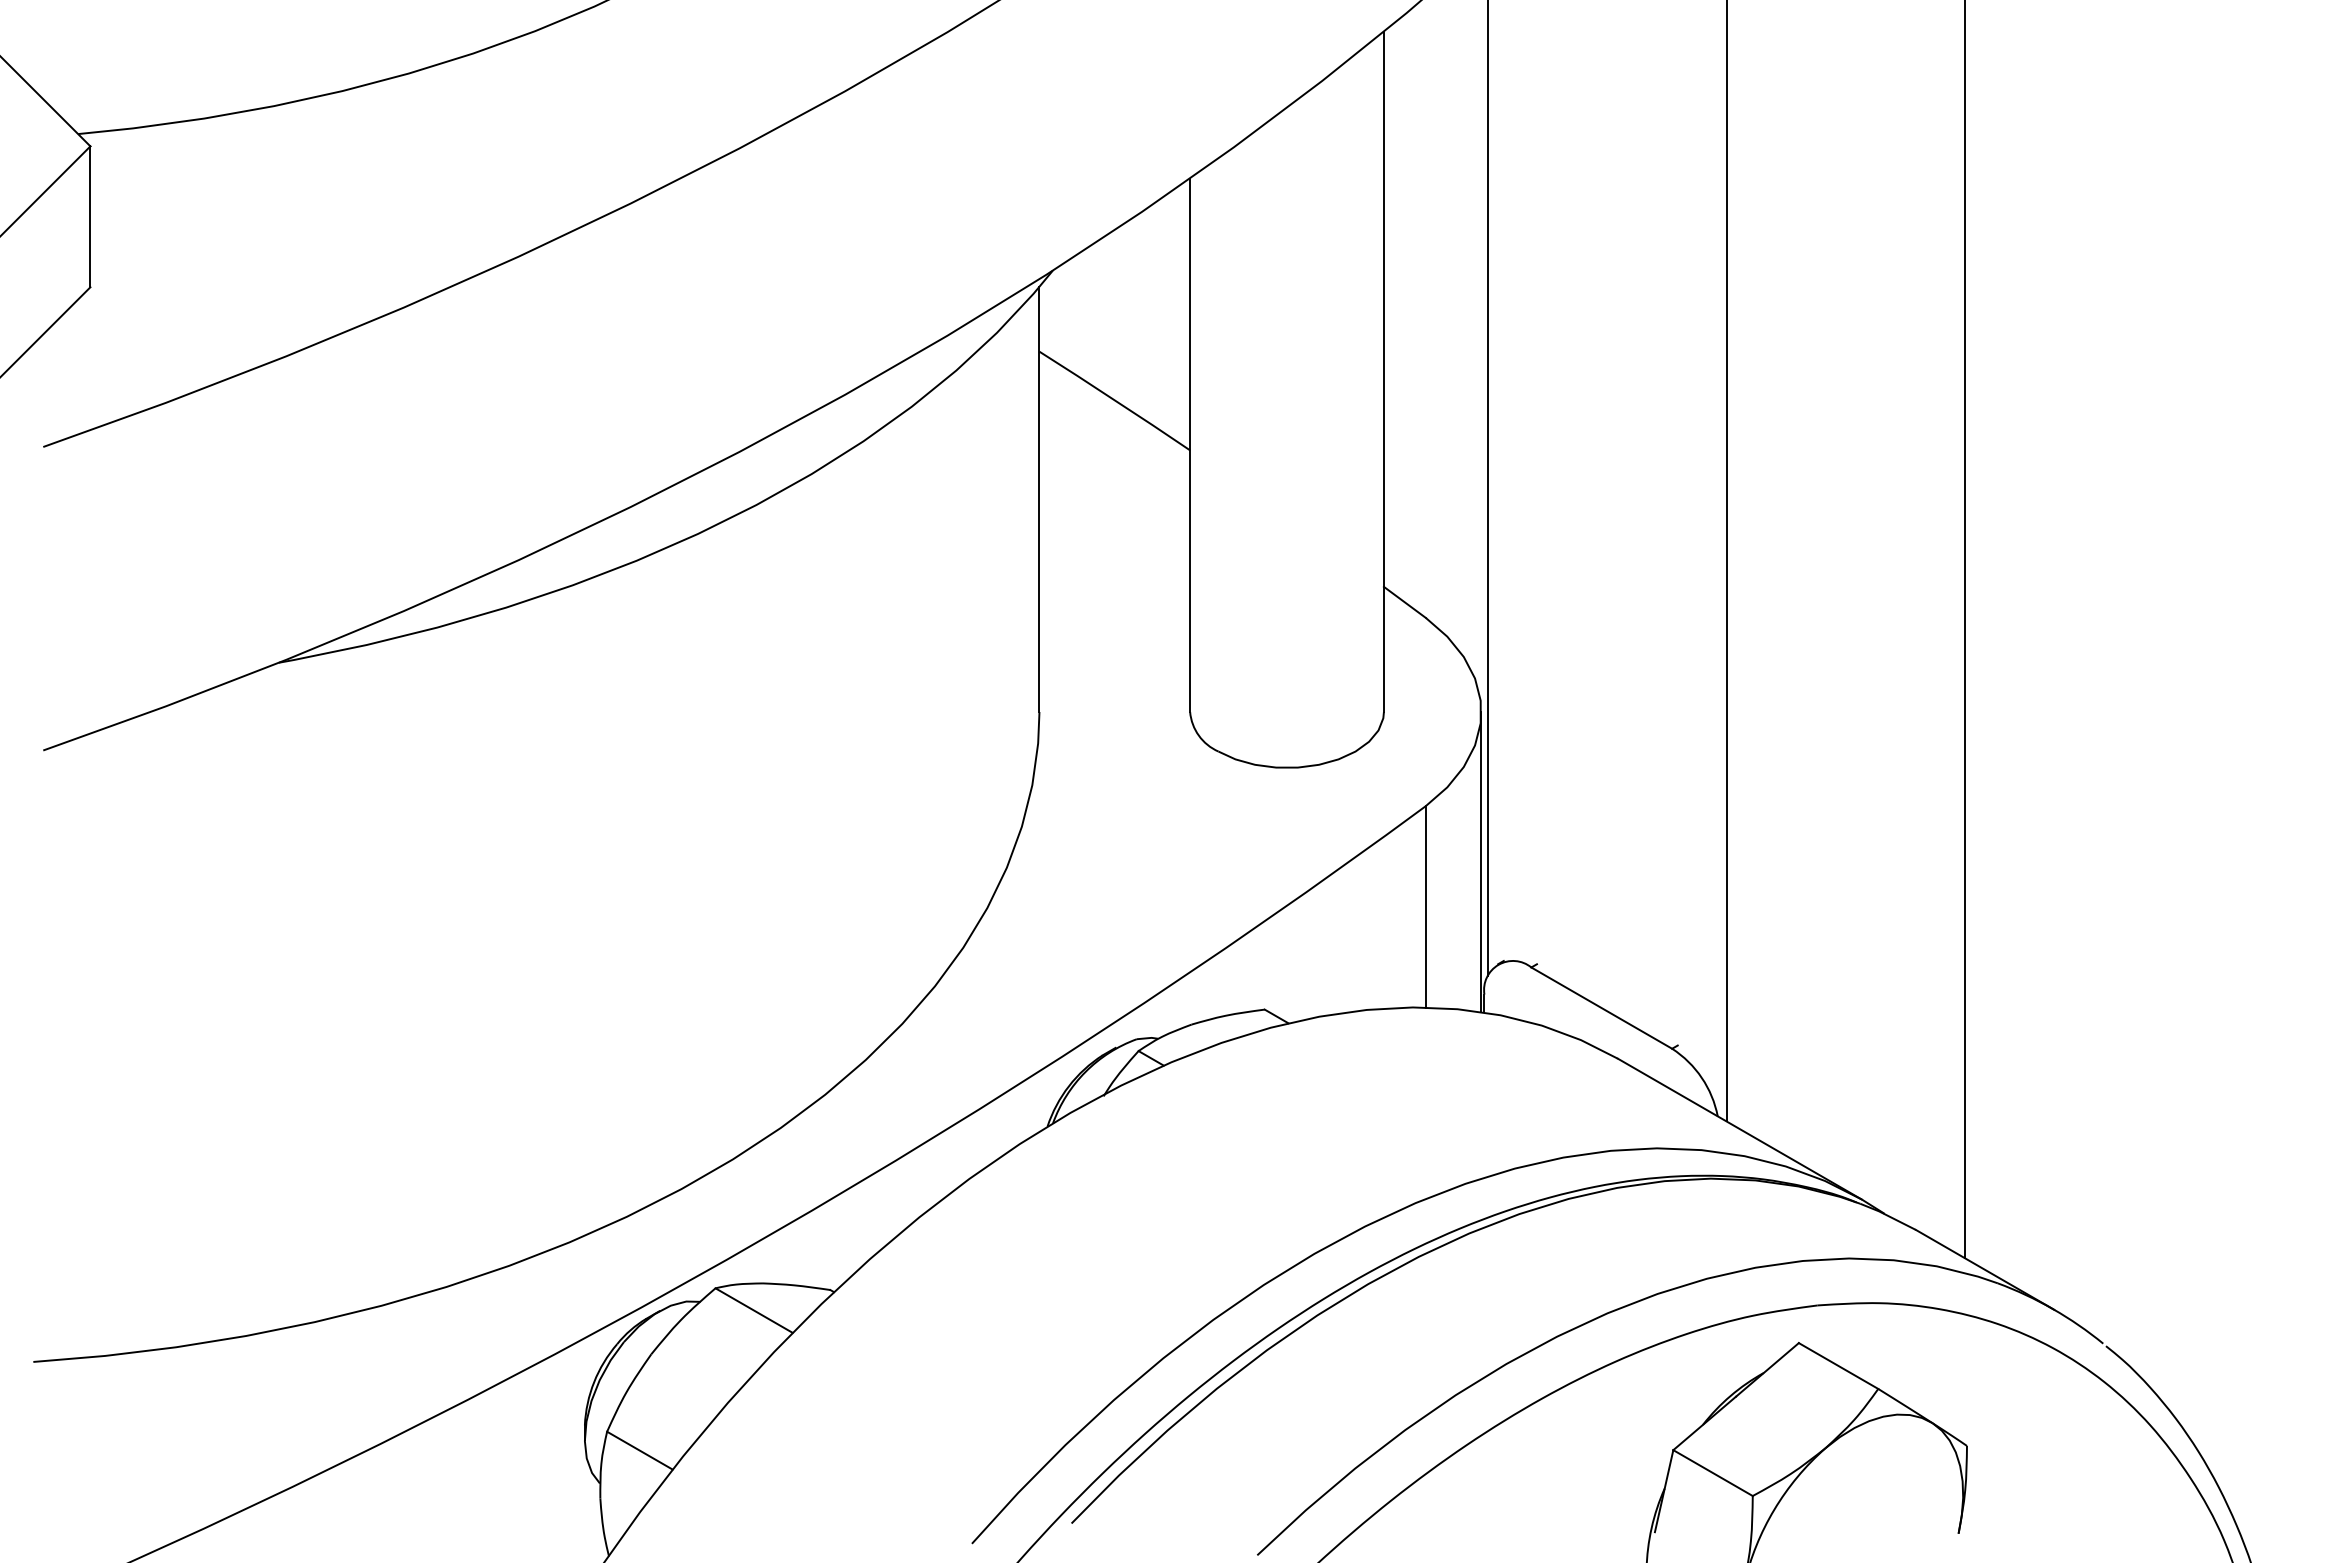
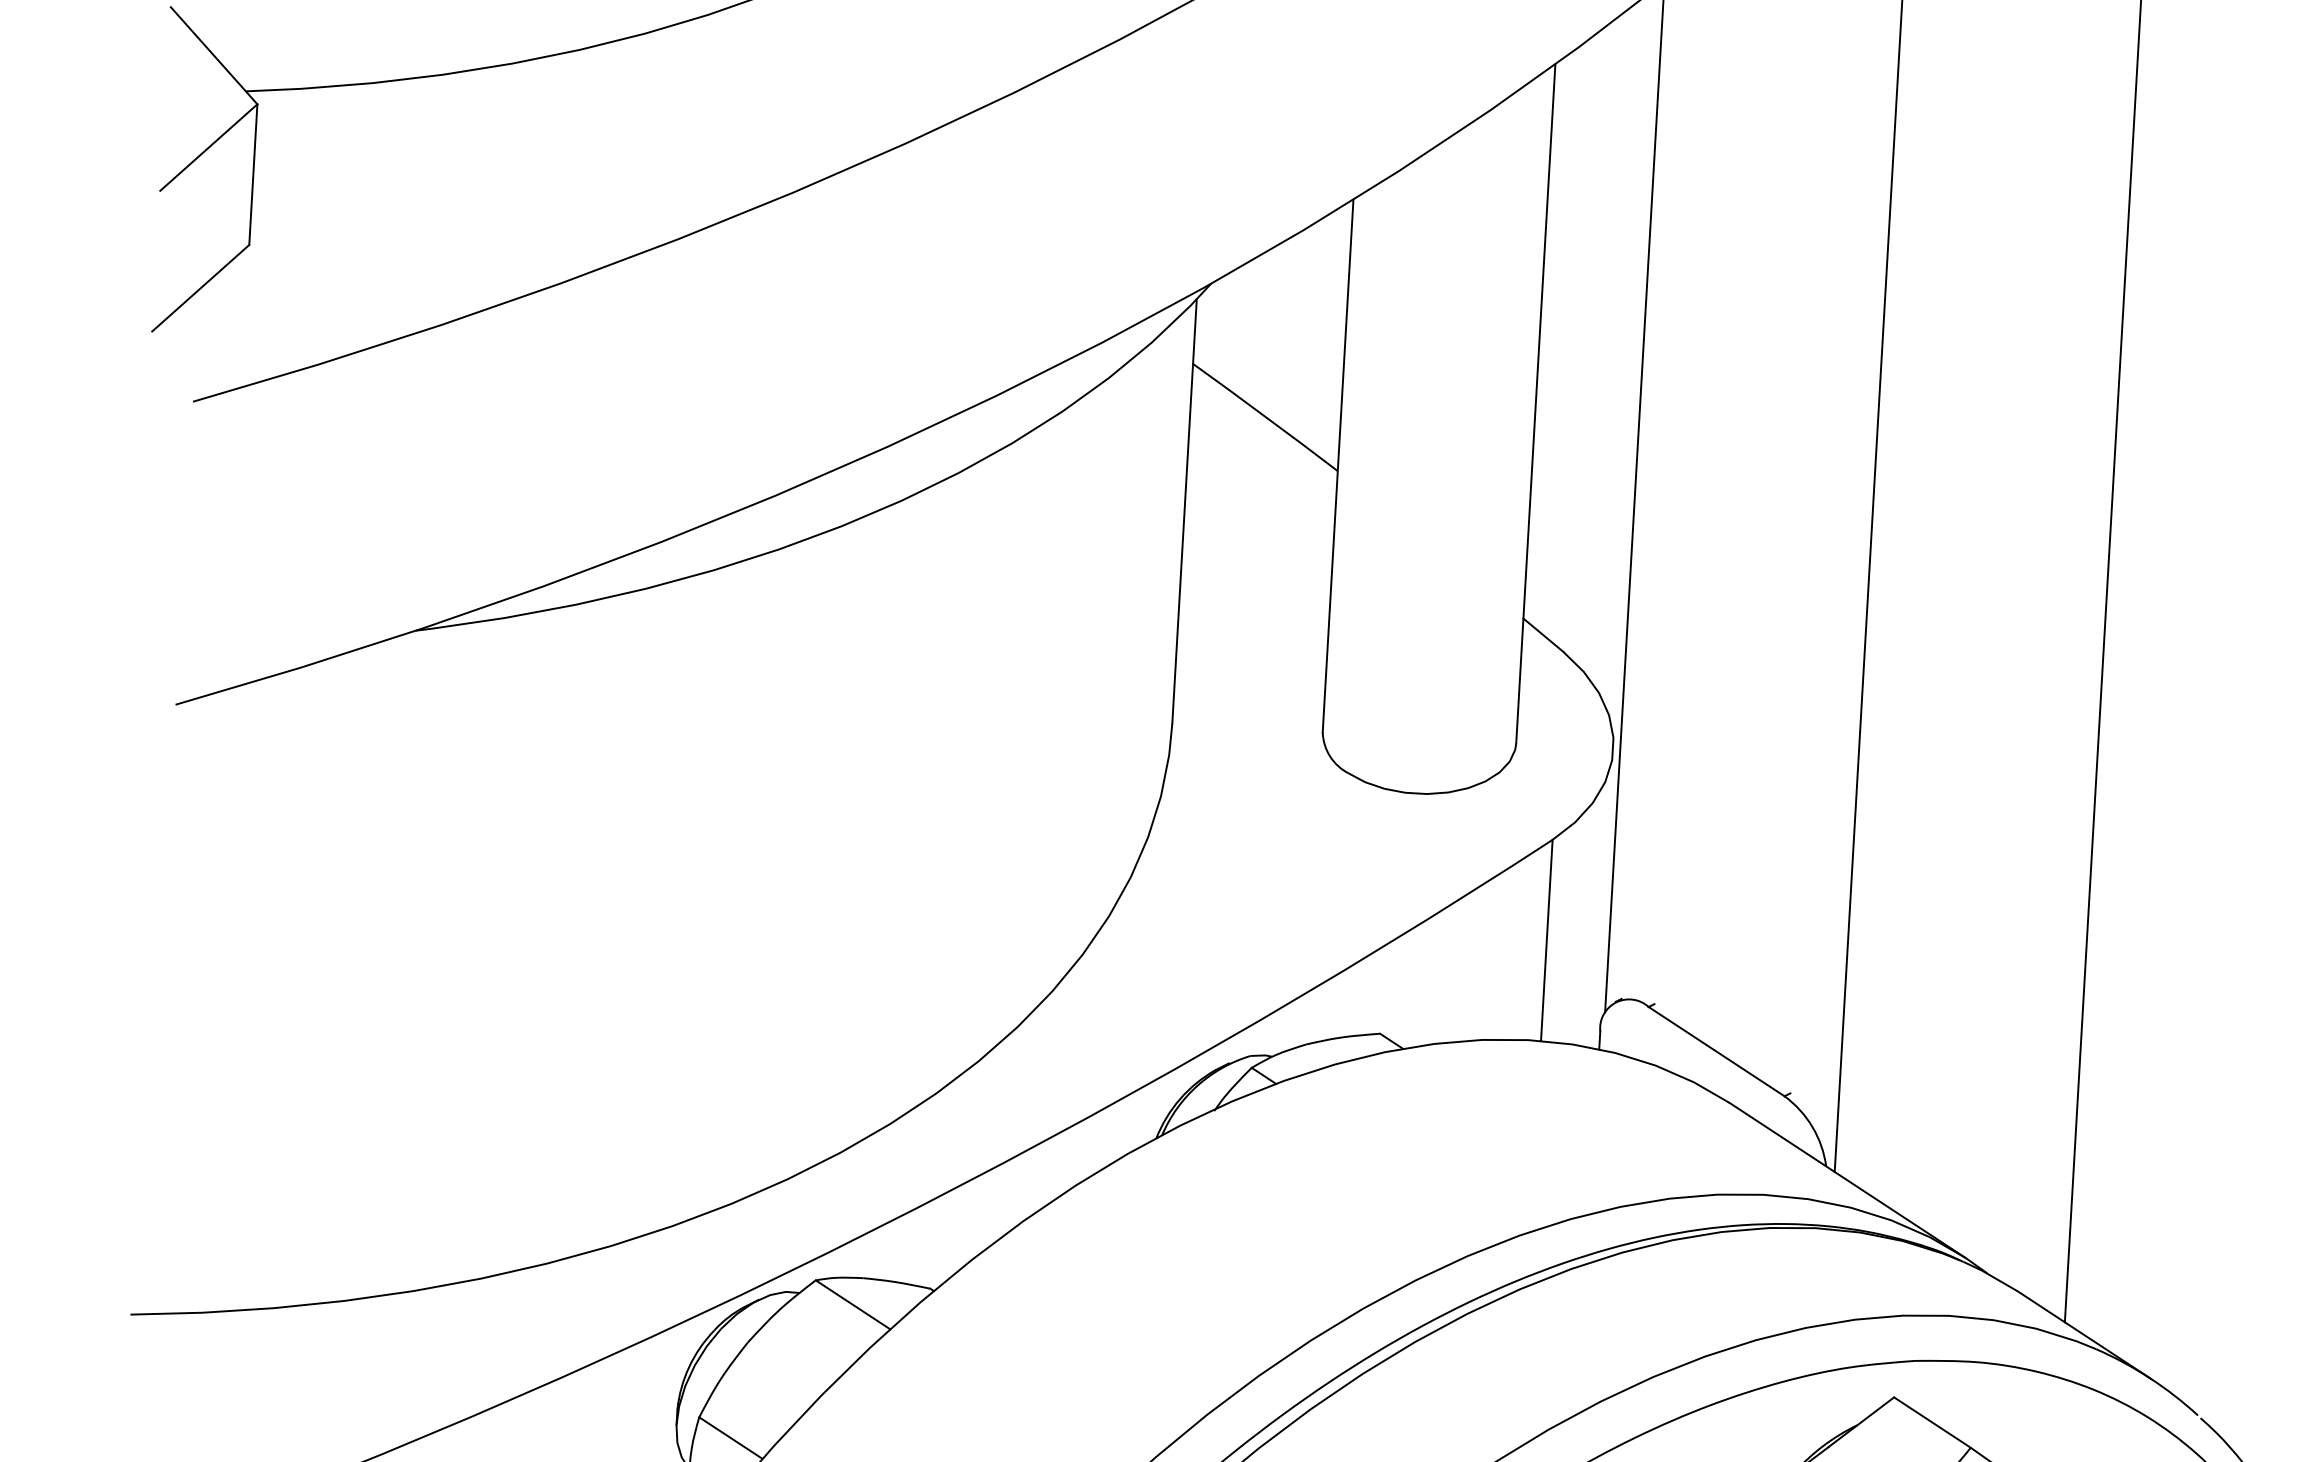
line: (1481, 862) -> (1604, 899), removed

